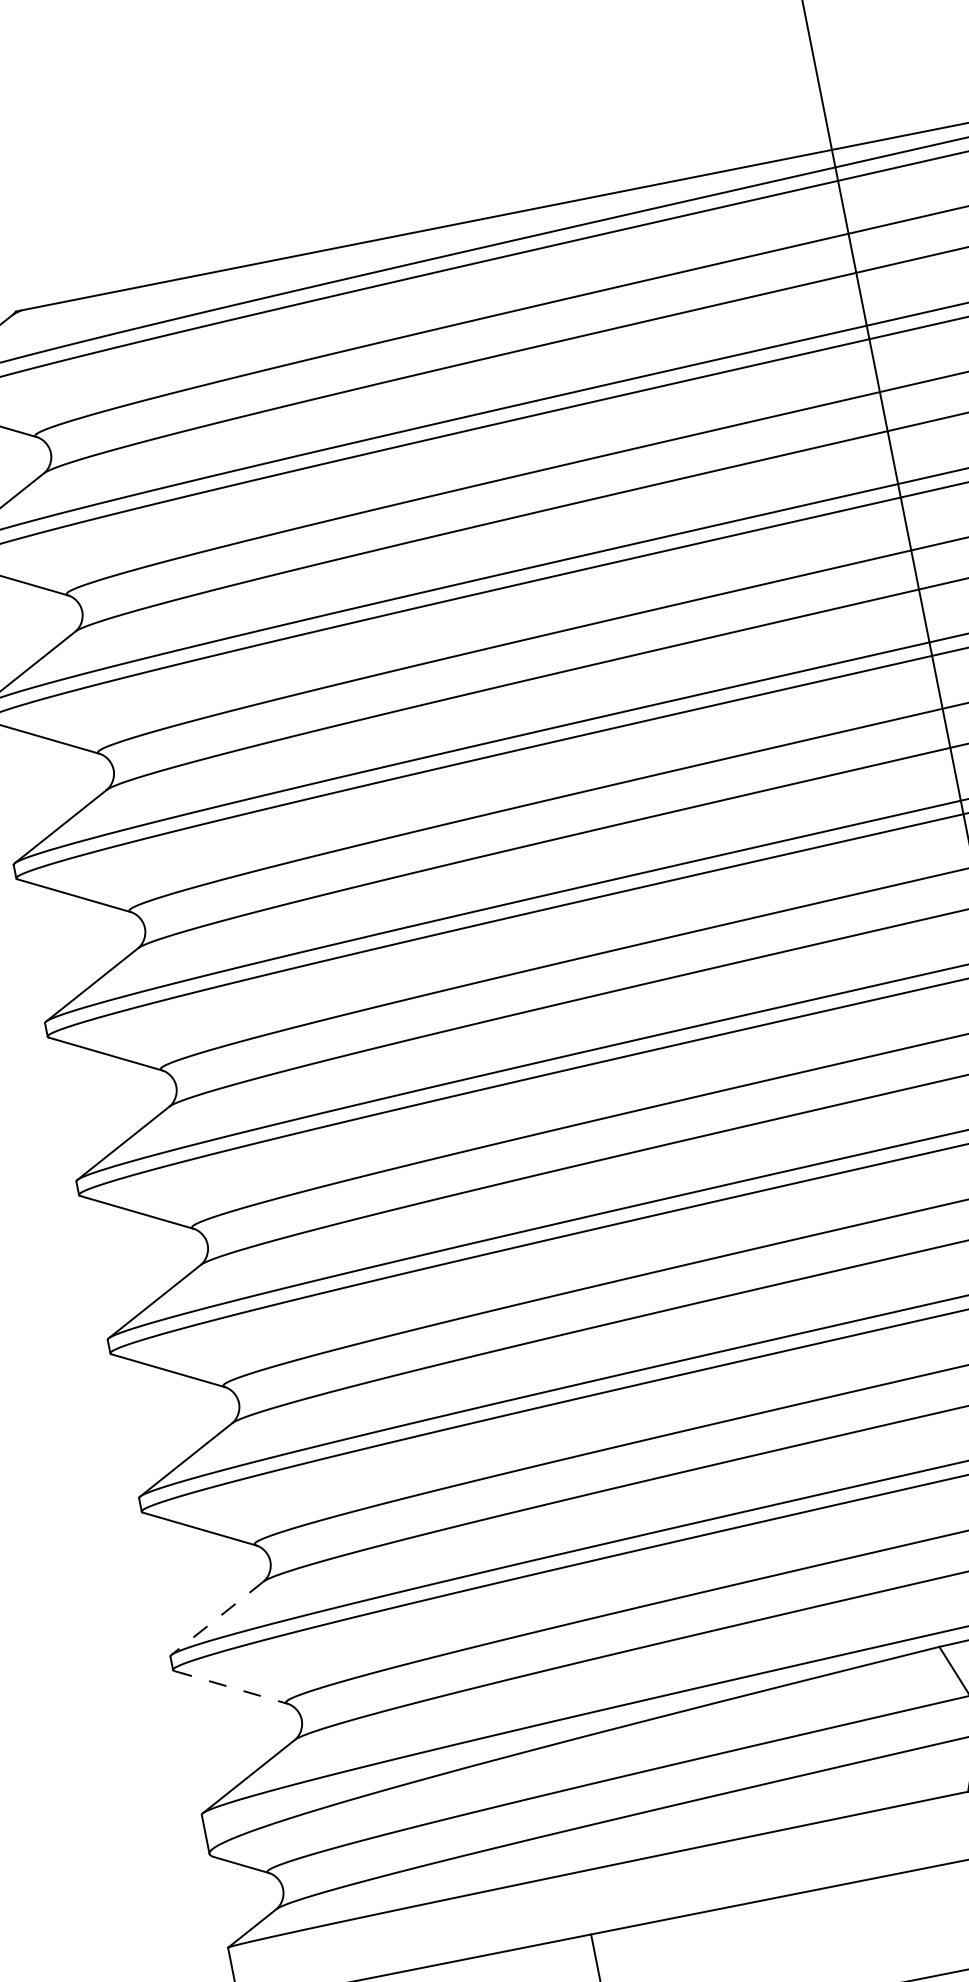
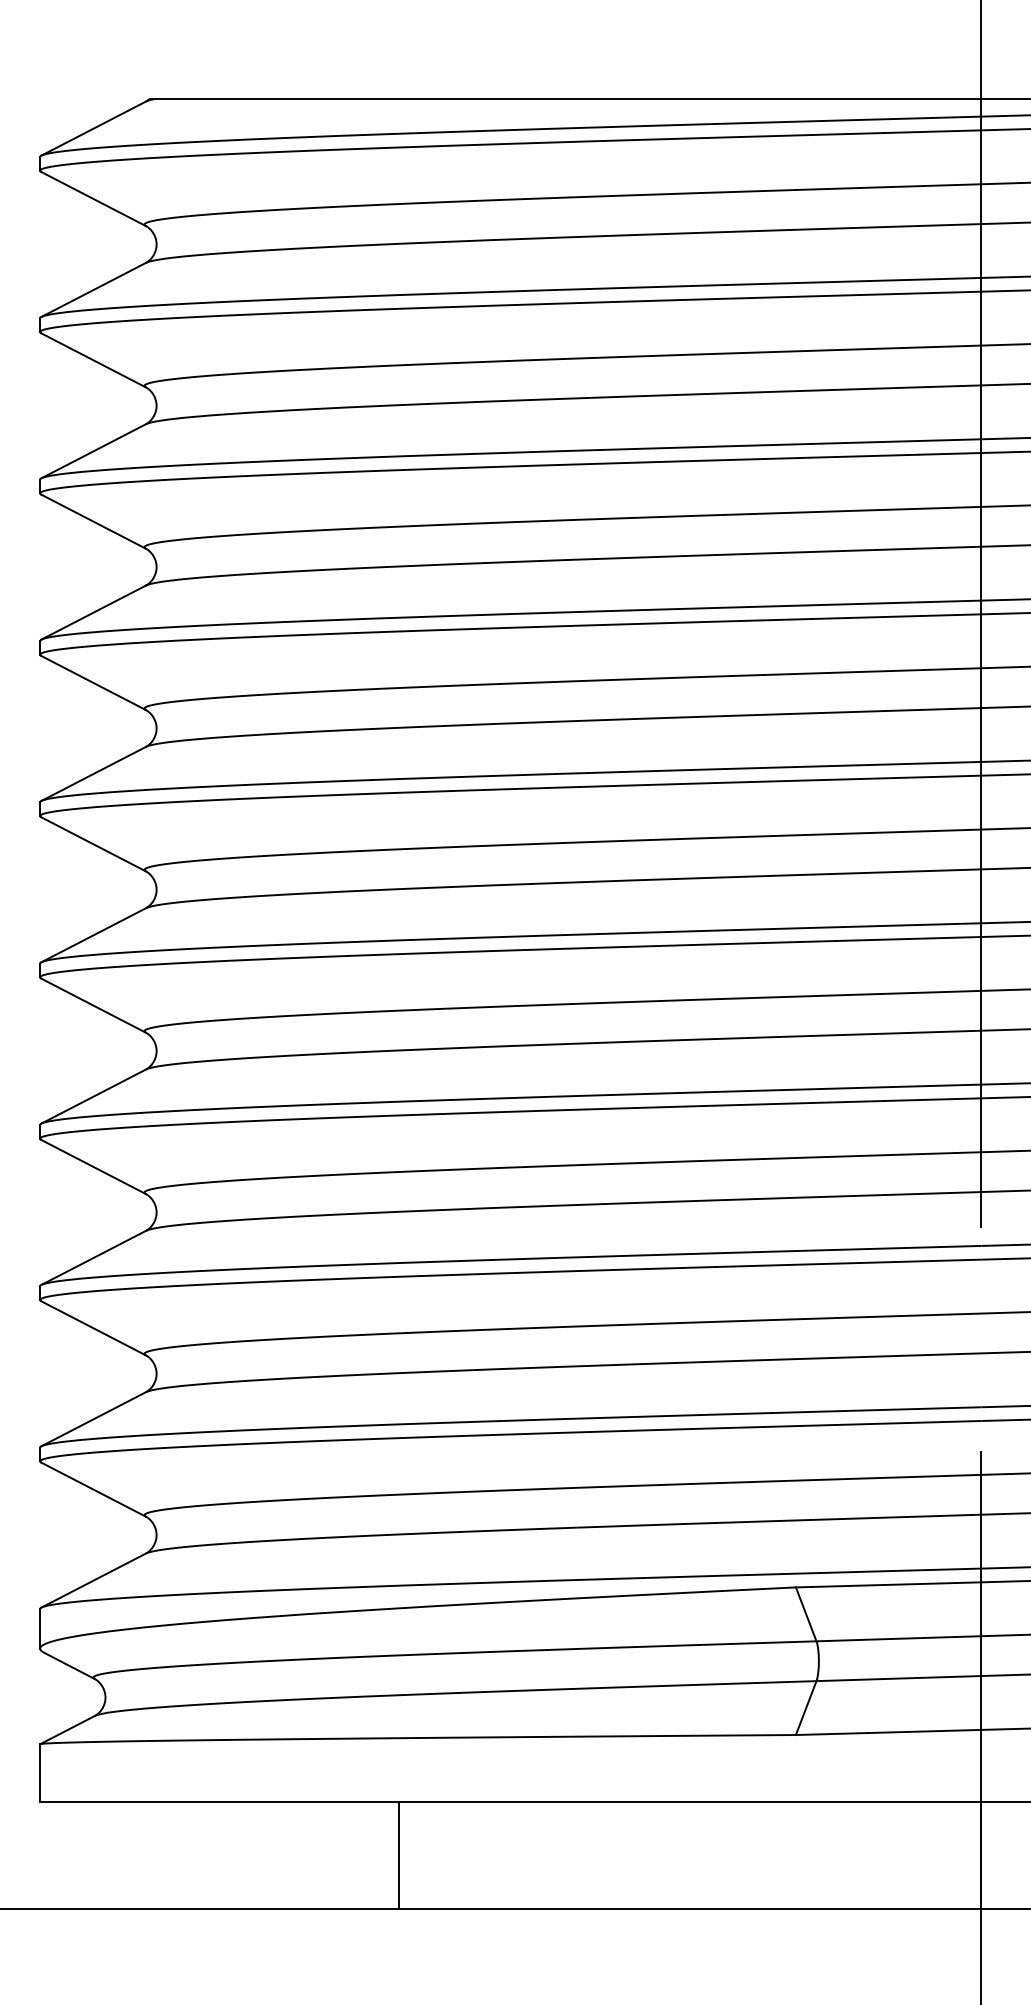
line: (217, 1618) -> (93, 1419), dashed -> solid
line: (230, 1687) -> (93, 1489), dashed -> solid

